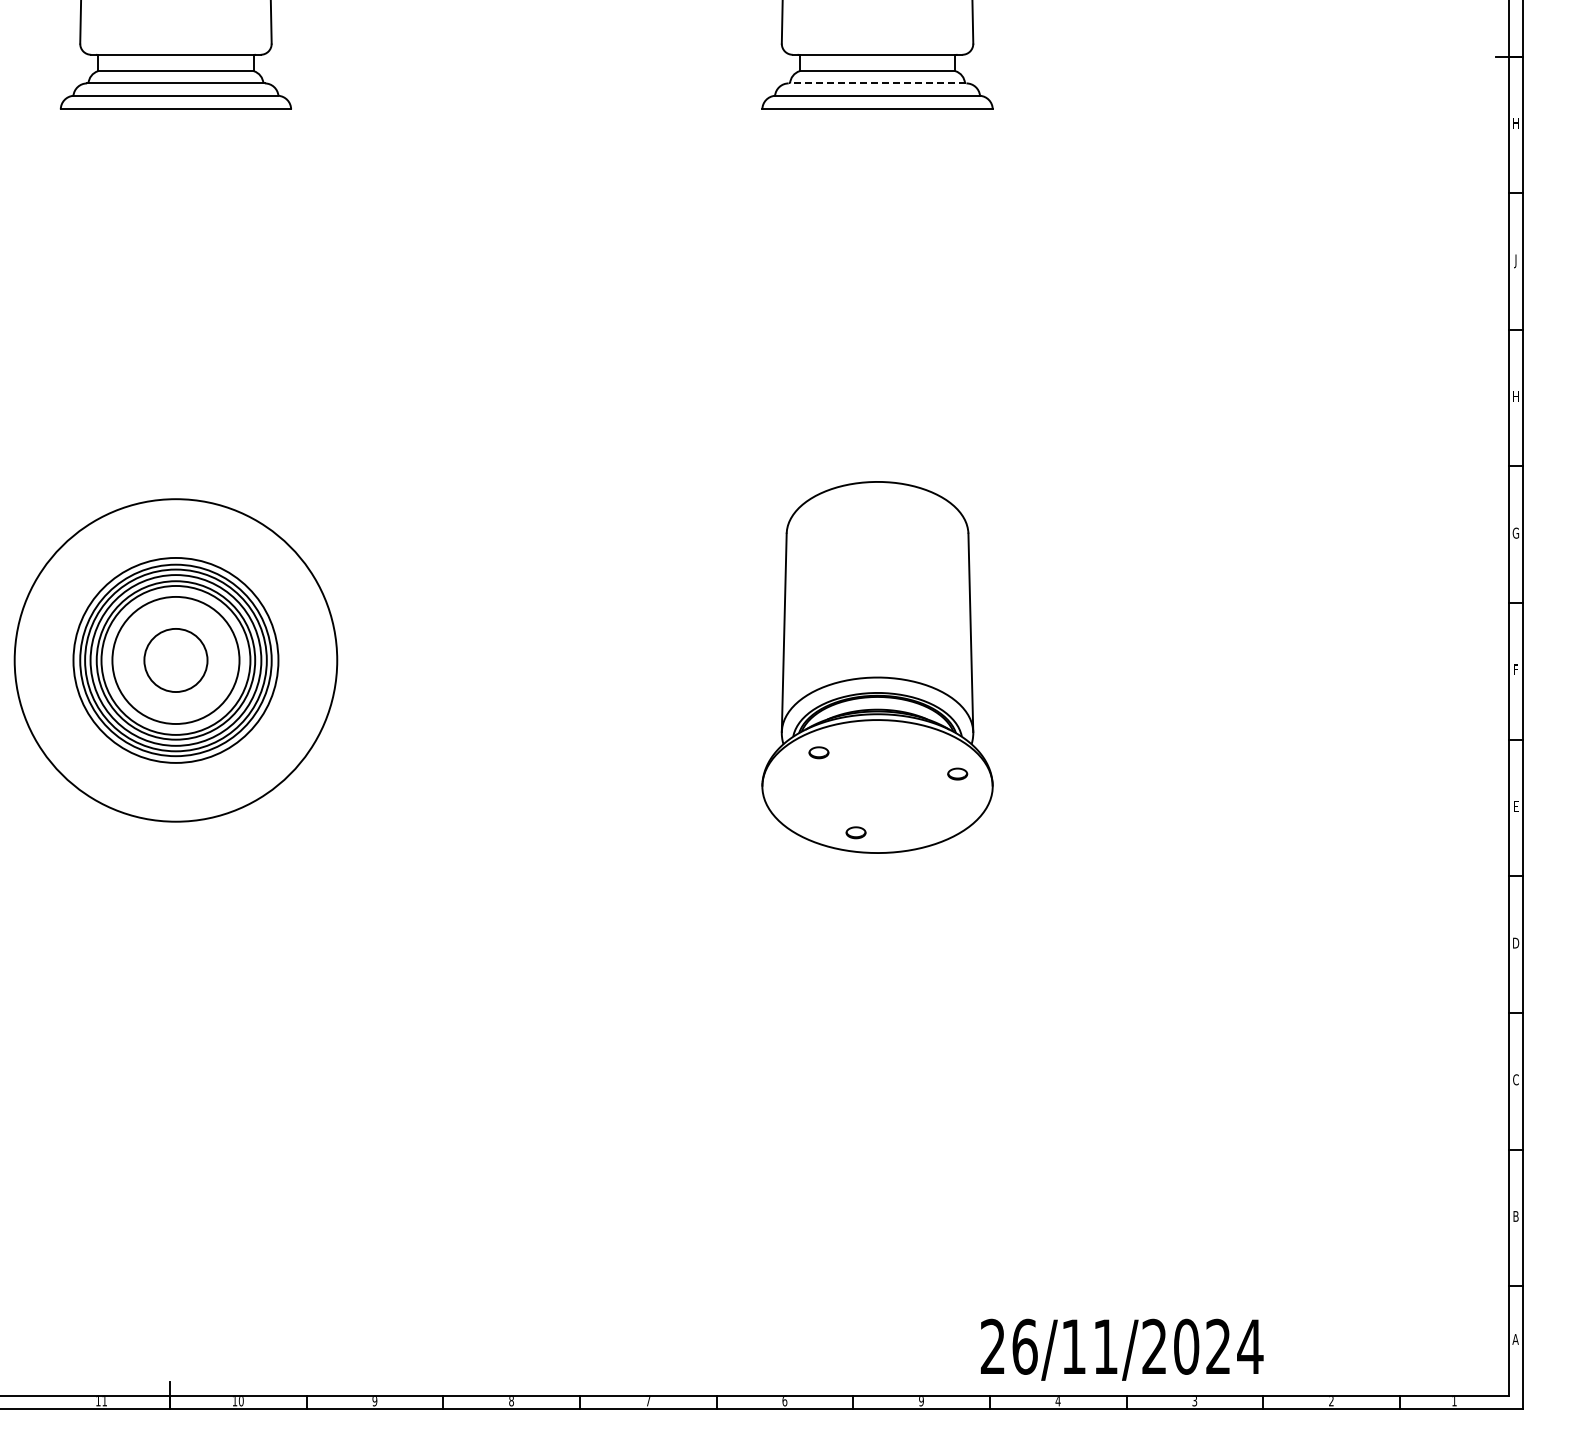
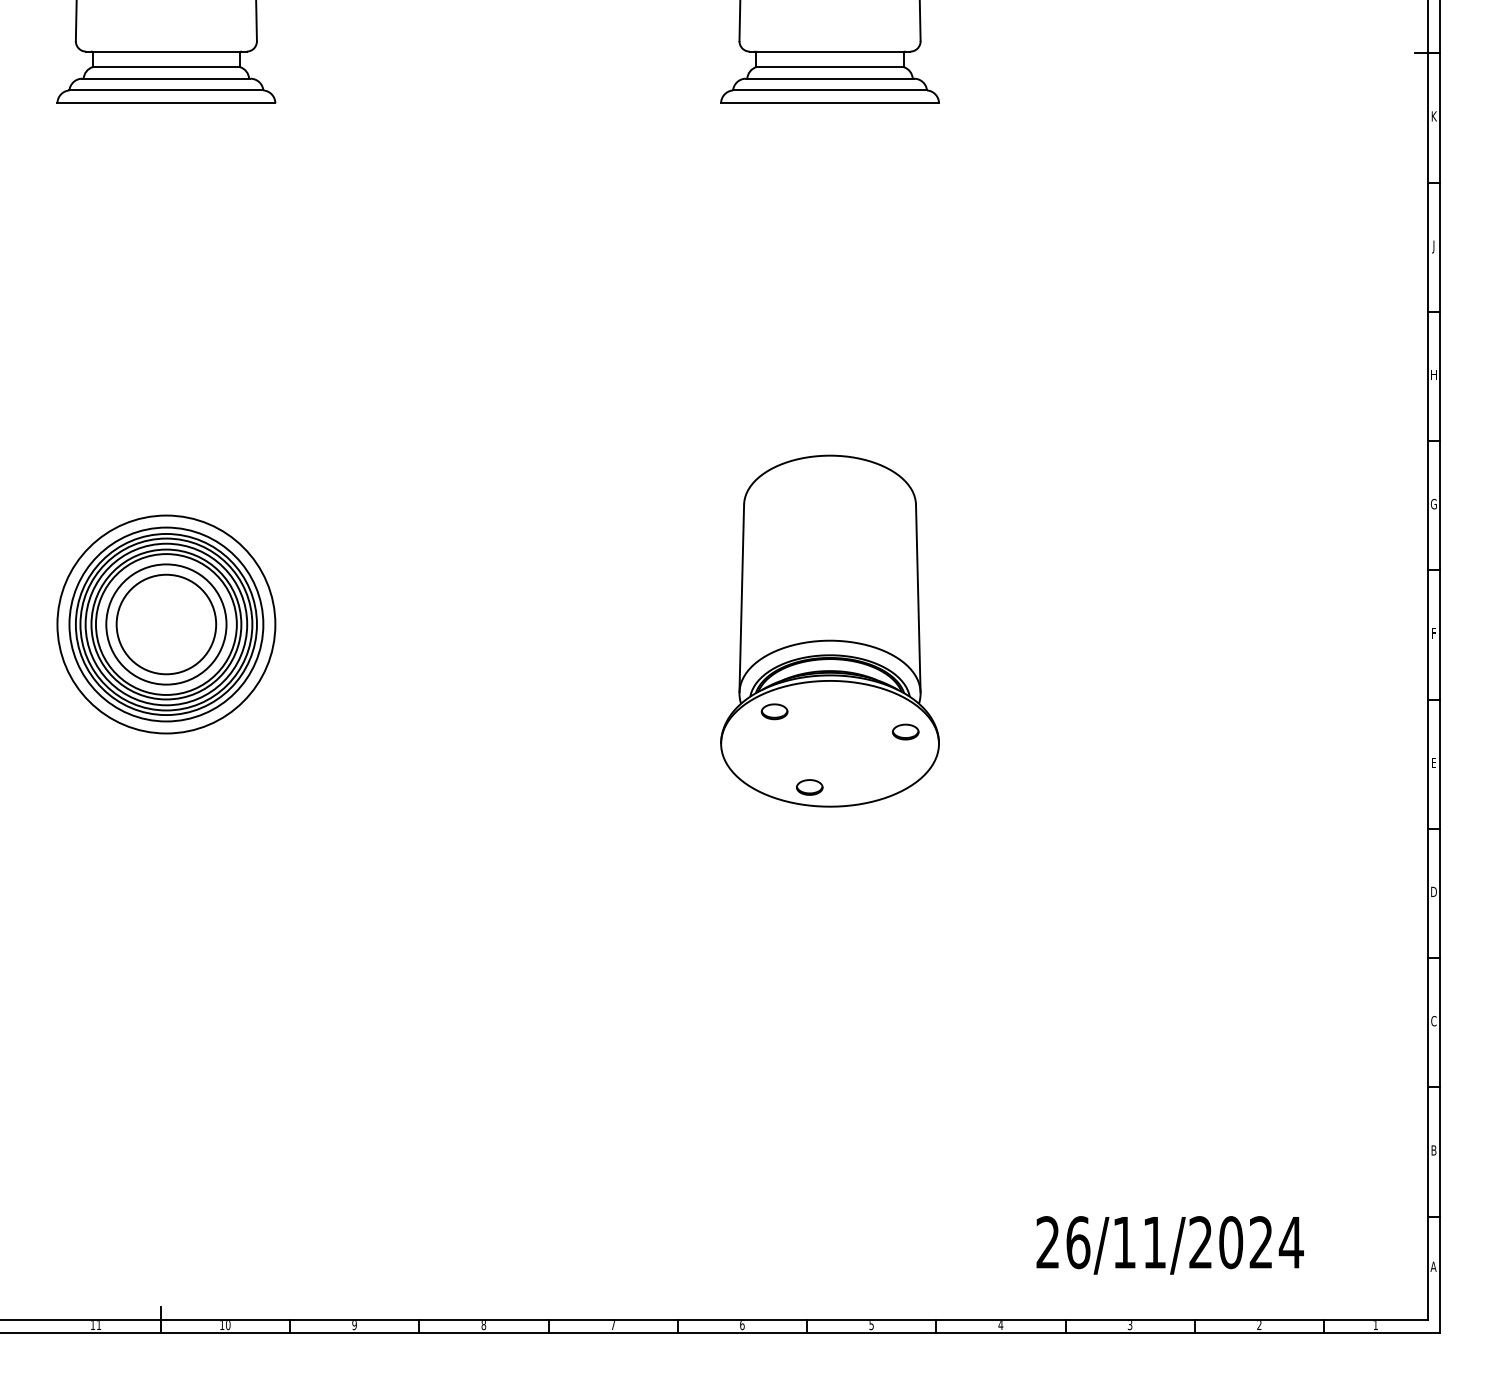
line: (877, 83) -> (829, 78), dashed -> solid
text: (1516, 122) -> (1434, 115), H -> K
circle: (175, 660) -> (165, 624), size x0.71
circle: (175, 660) -> (165, 624), size x1.67
part: (818, 752) -> (774, 711), size x1.43
part: (957, 773) -> (905, 731), size x1.43
part: (855, 832) -> (809, 787), size x1.43
text: (1122, 1349) -> (1170, 1245), moved
text: (921, 1401) -> (871, 1325), 9 -> 5

